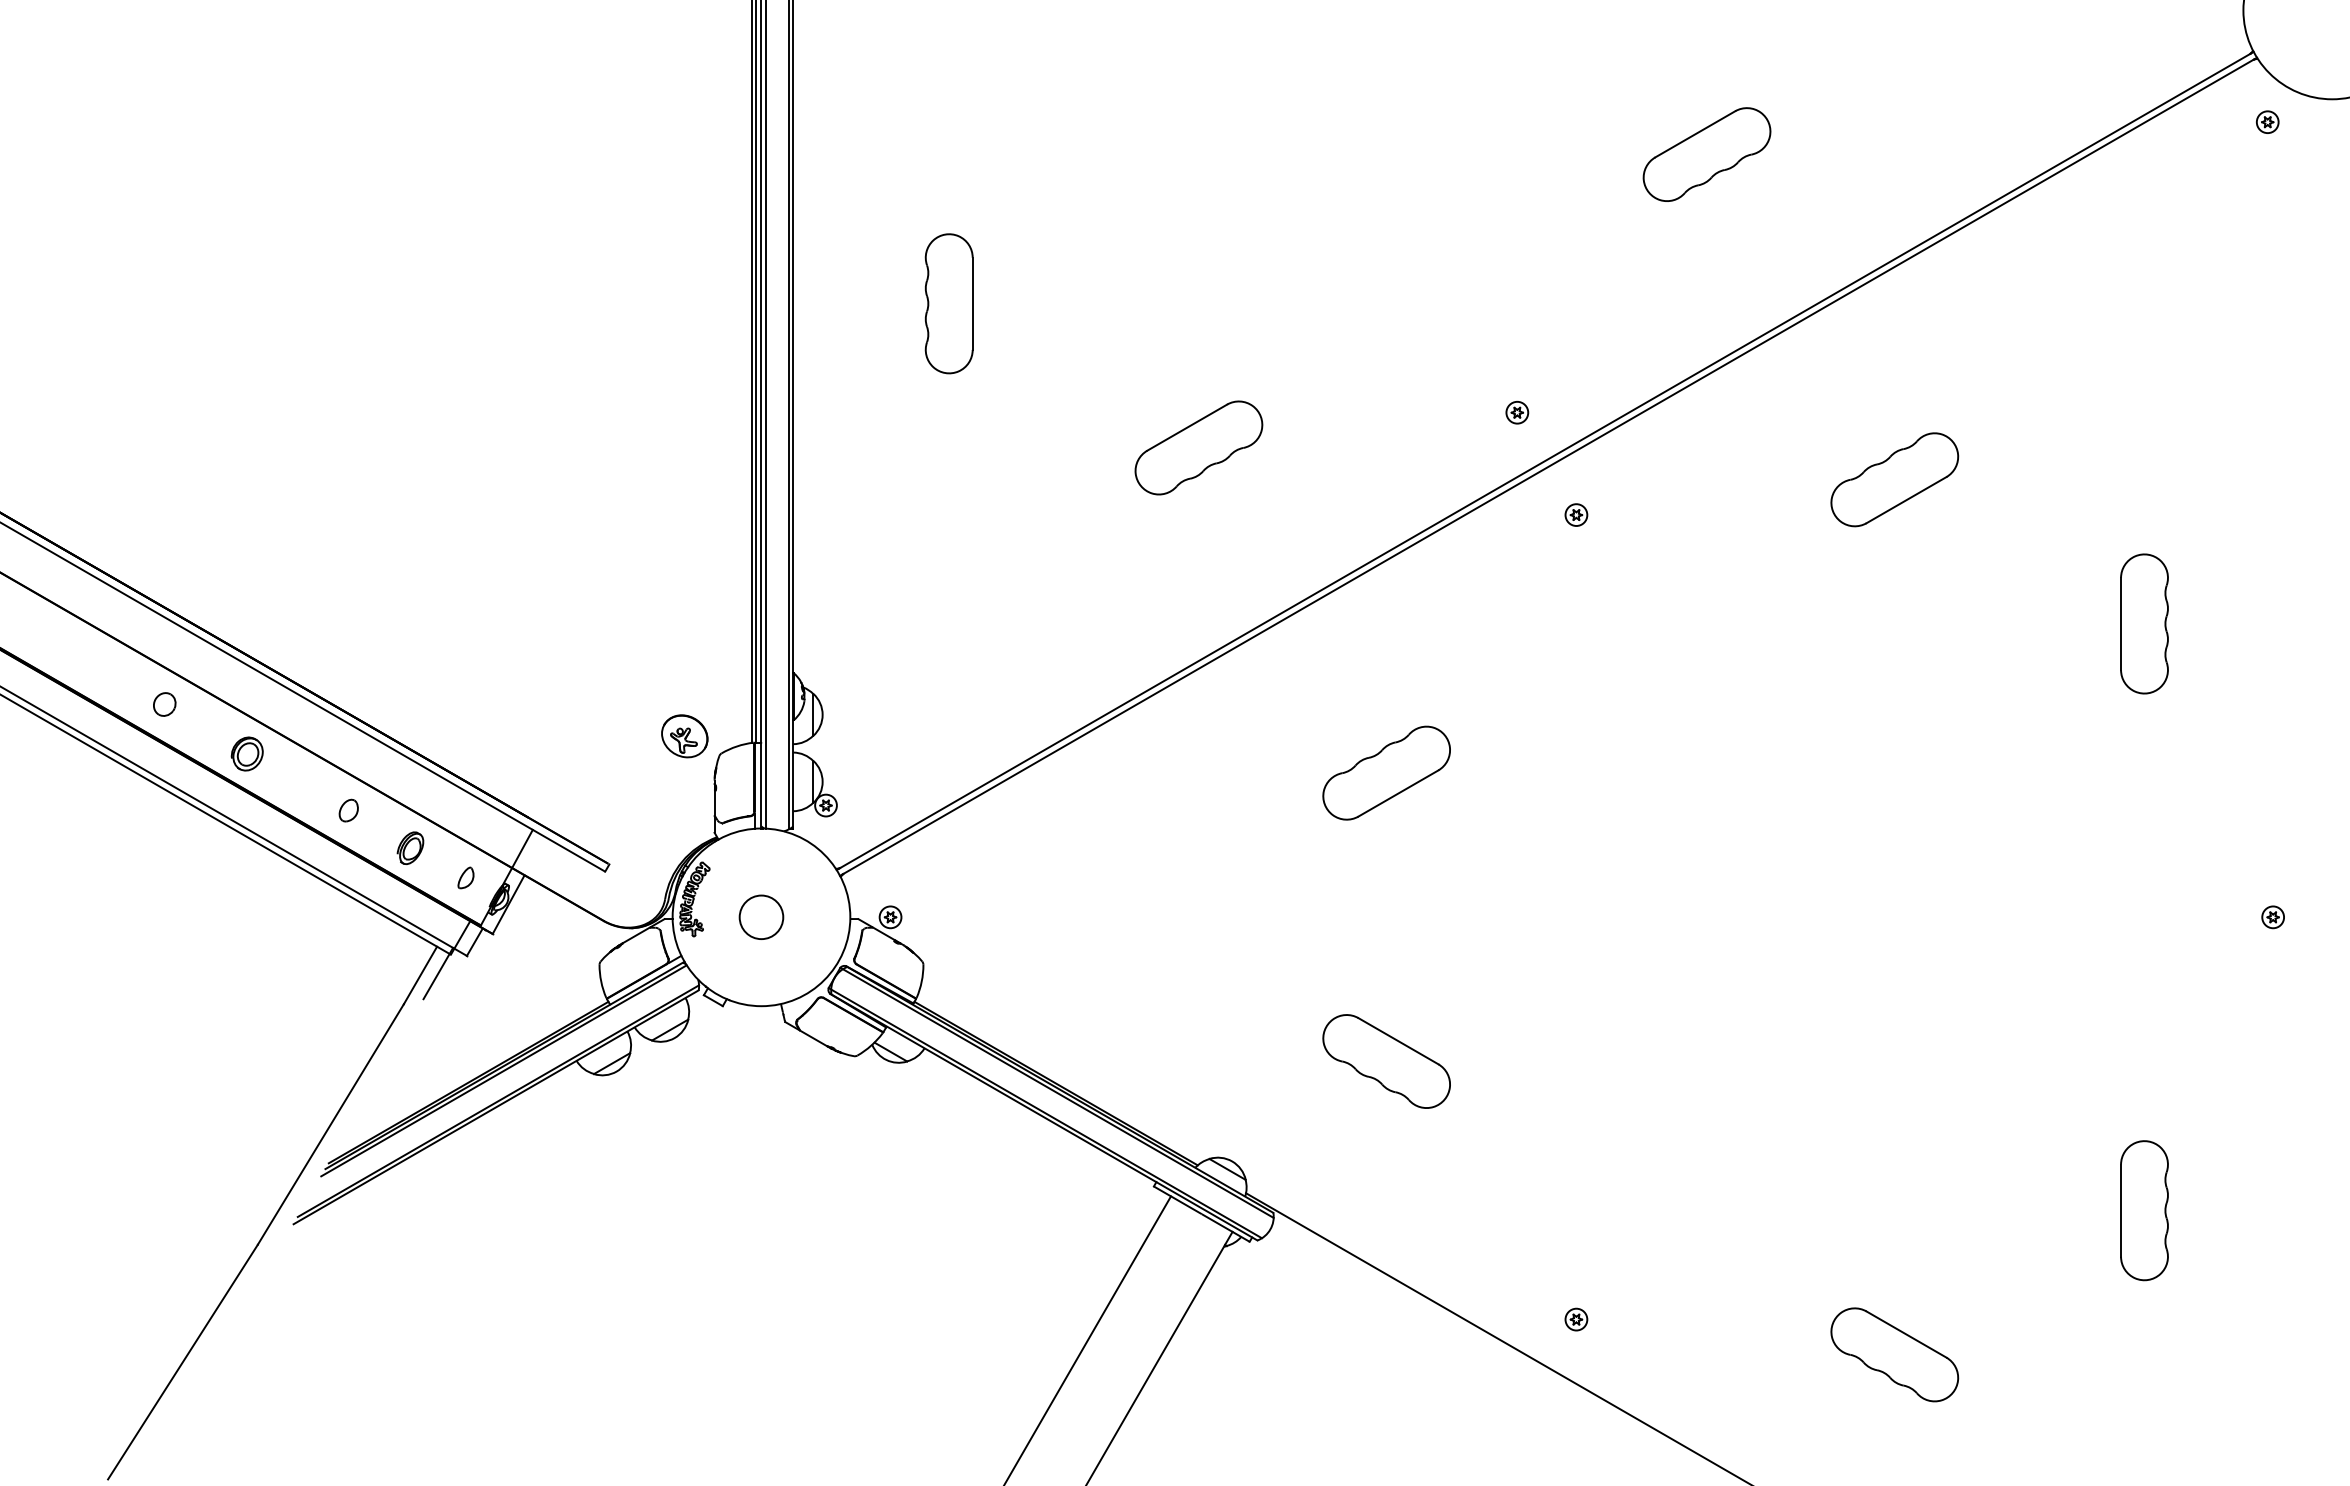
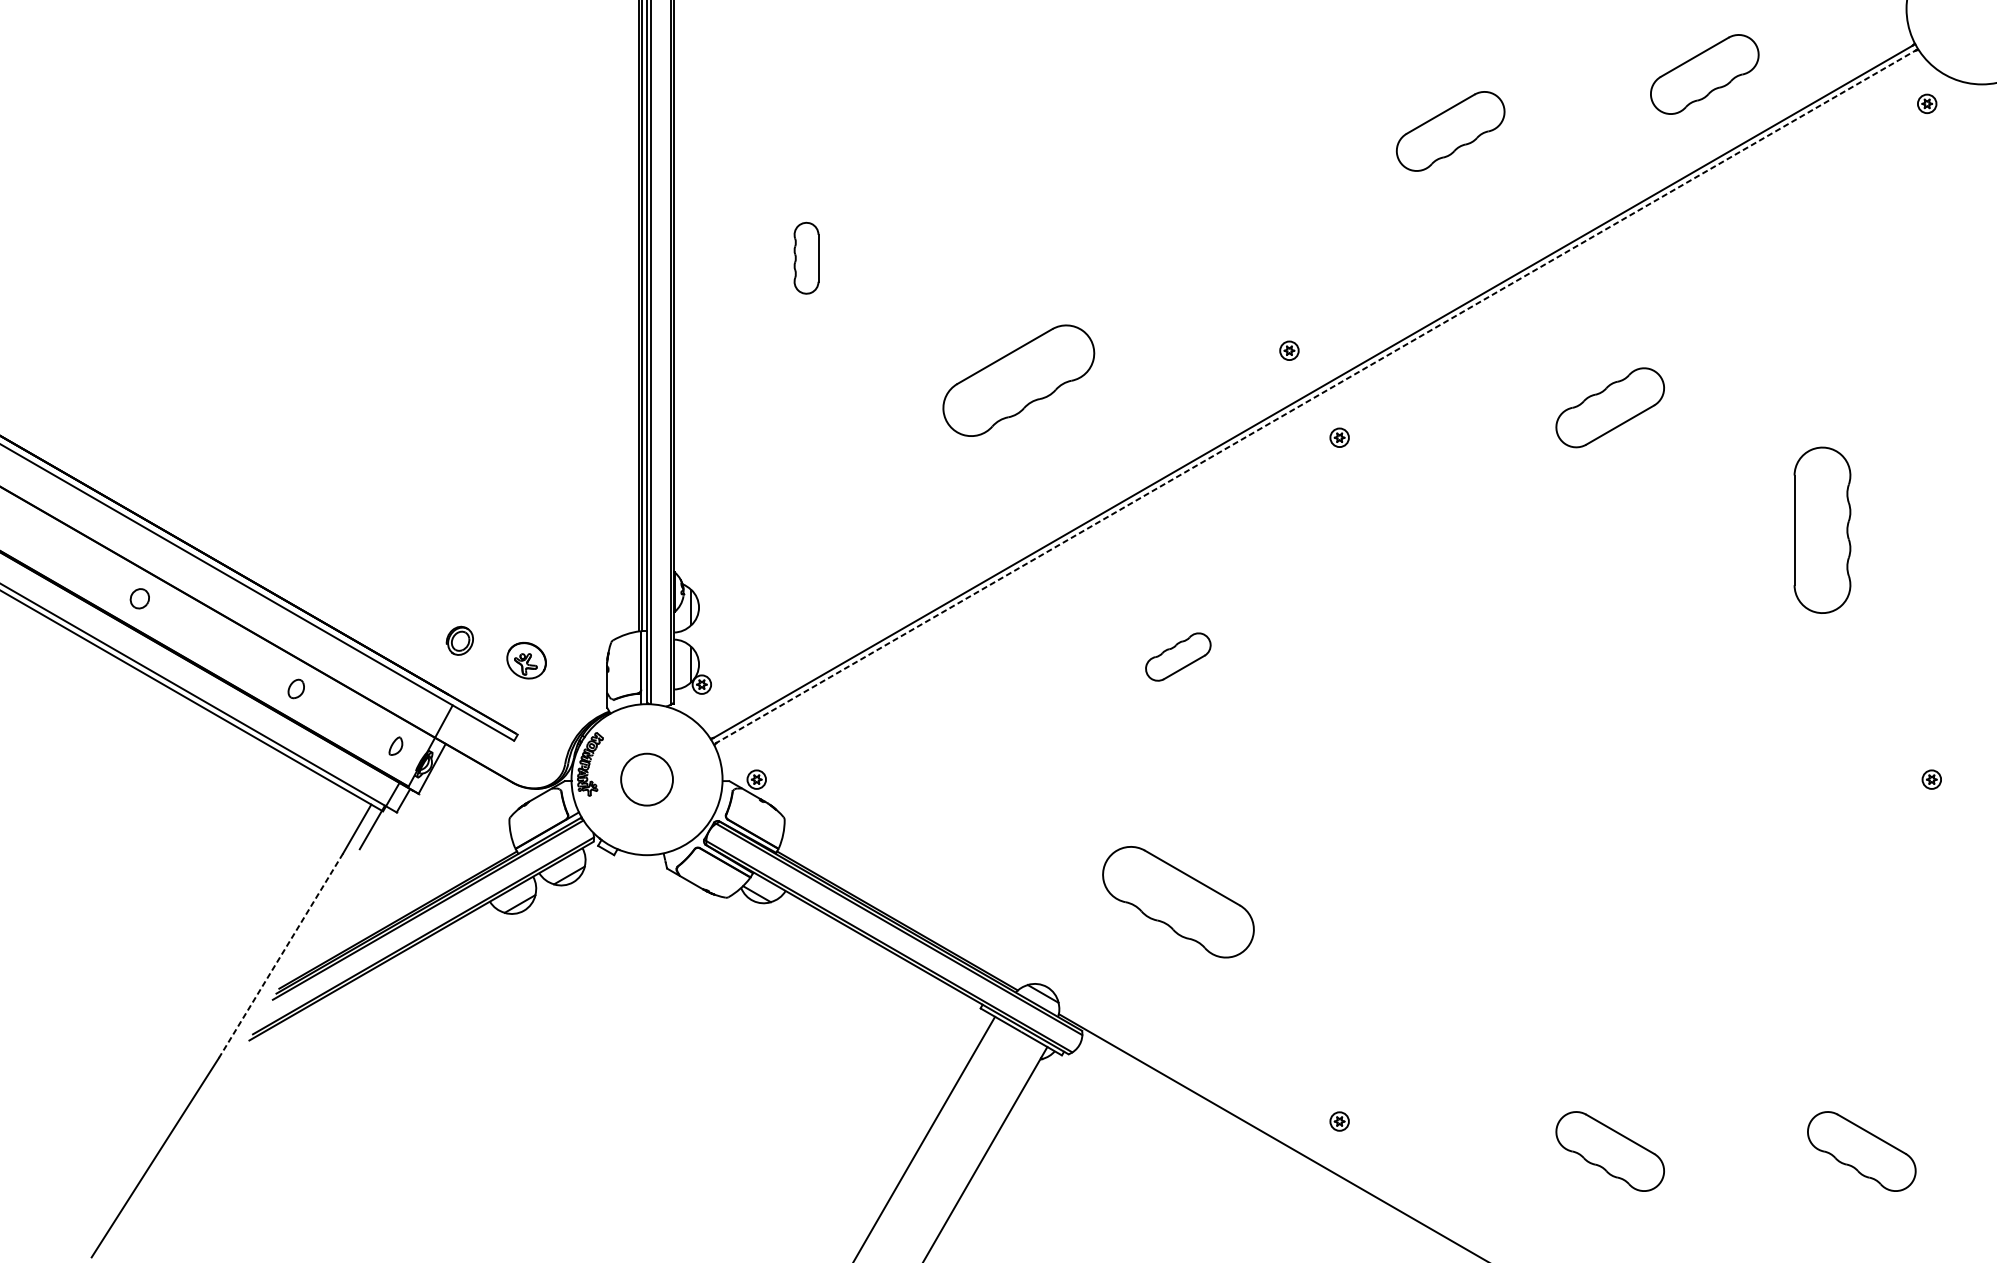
part: (2005, 87) -> (1704, 74), added
part: (948, 303) -> (805, 257), size x0.6
part: (1198, 447) -> (1018, 380), size x1.4
line: (1548, 467) -> (1315, 397), solid -> dashed
part: (2144, 623) -> (1822, 529), size x1.4
part: (684, 736) -> (526, 660), moved
part: (246, 753) -> (459, 640), moved
part: (1386, 772) -> (1178, 656), size x0.6
part: (410, 848) -> (348, 721), removed
circle: (761, 917) -> (647, 779), size x1.4
part: (1386, 1061) -> (1178, 902), size x1.4
line: (330, 1124) -> (280, 955), solid -> dashed
part: (2144, 1210) -> (1822, 1028), removed
part: (2190, 1354) -> (1861, 1151), added

